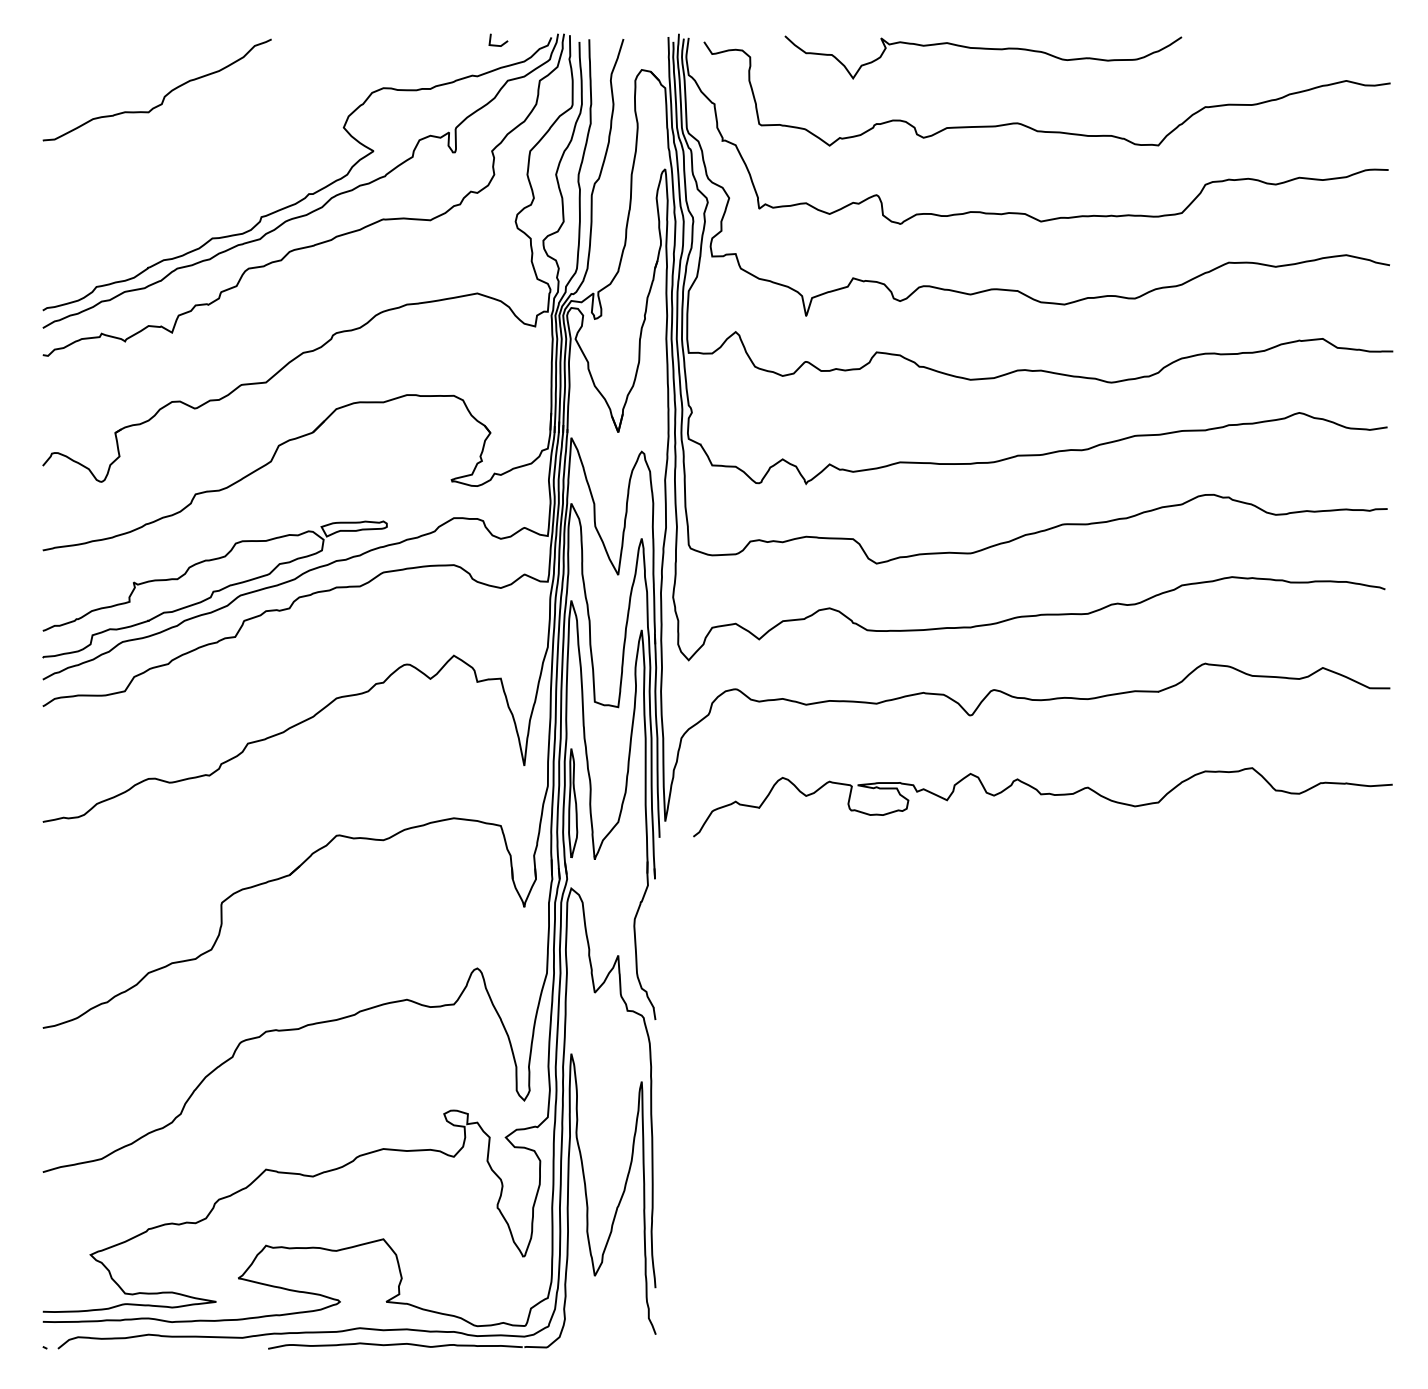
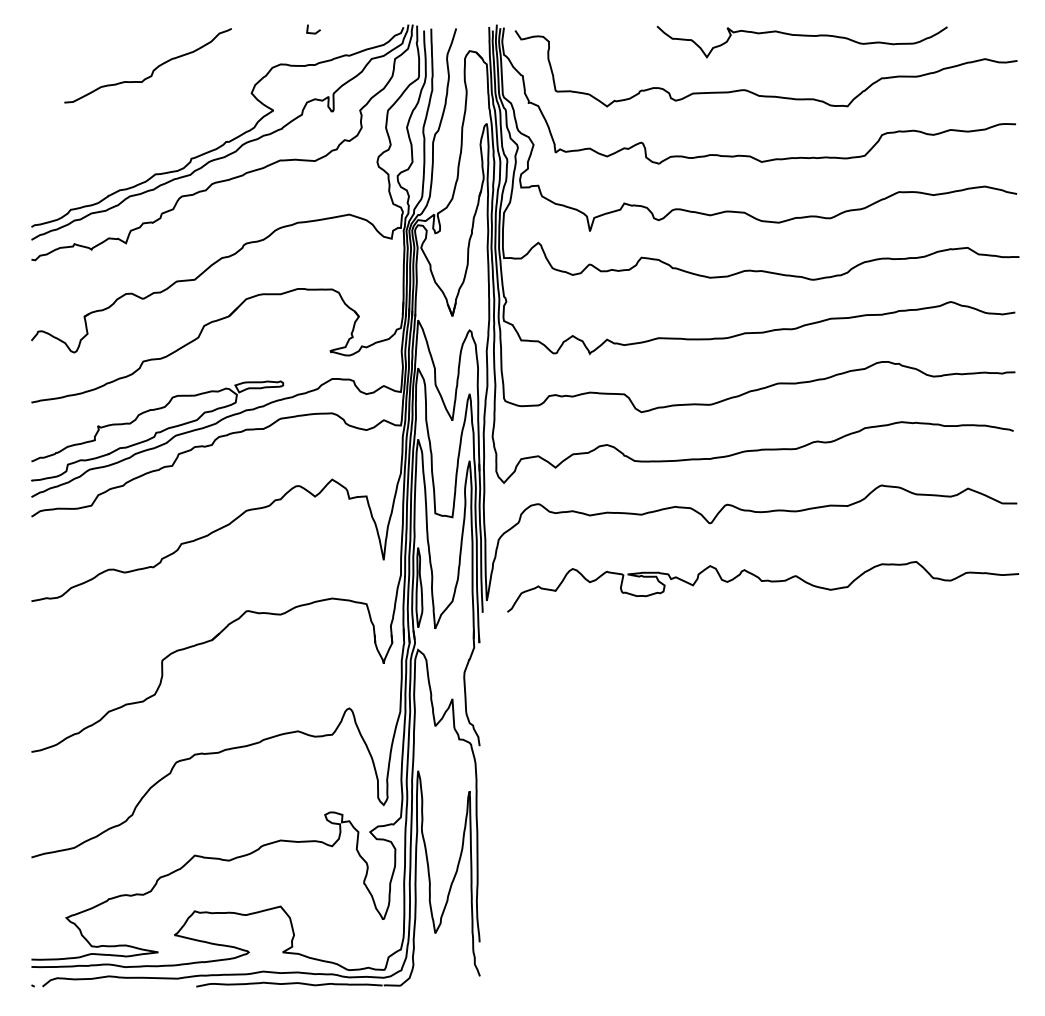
line: (497, 44) -> (312, 32), moved
curve: (983, 49) -> (802, 36), moved
curve: (163, 96) -> (152, 70), moved

